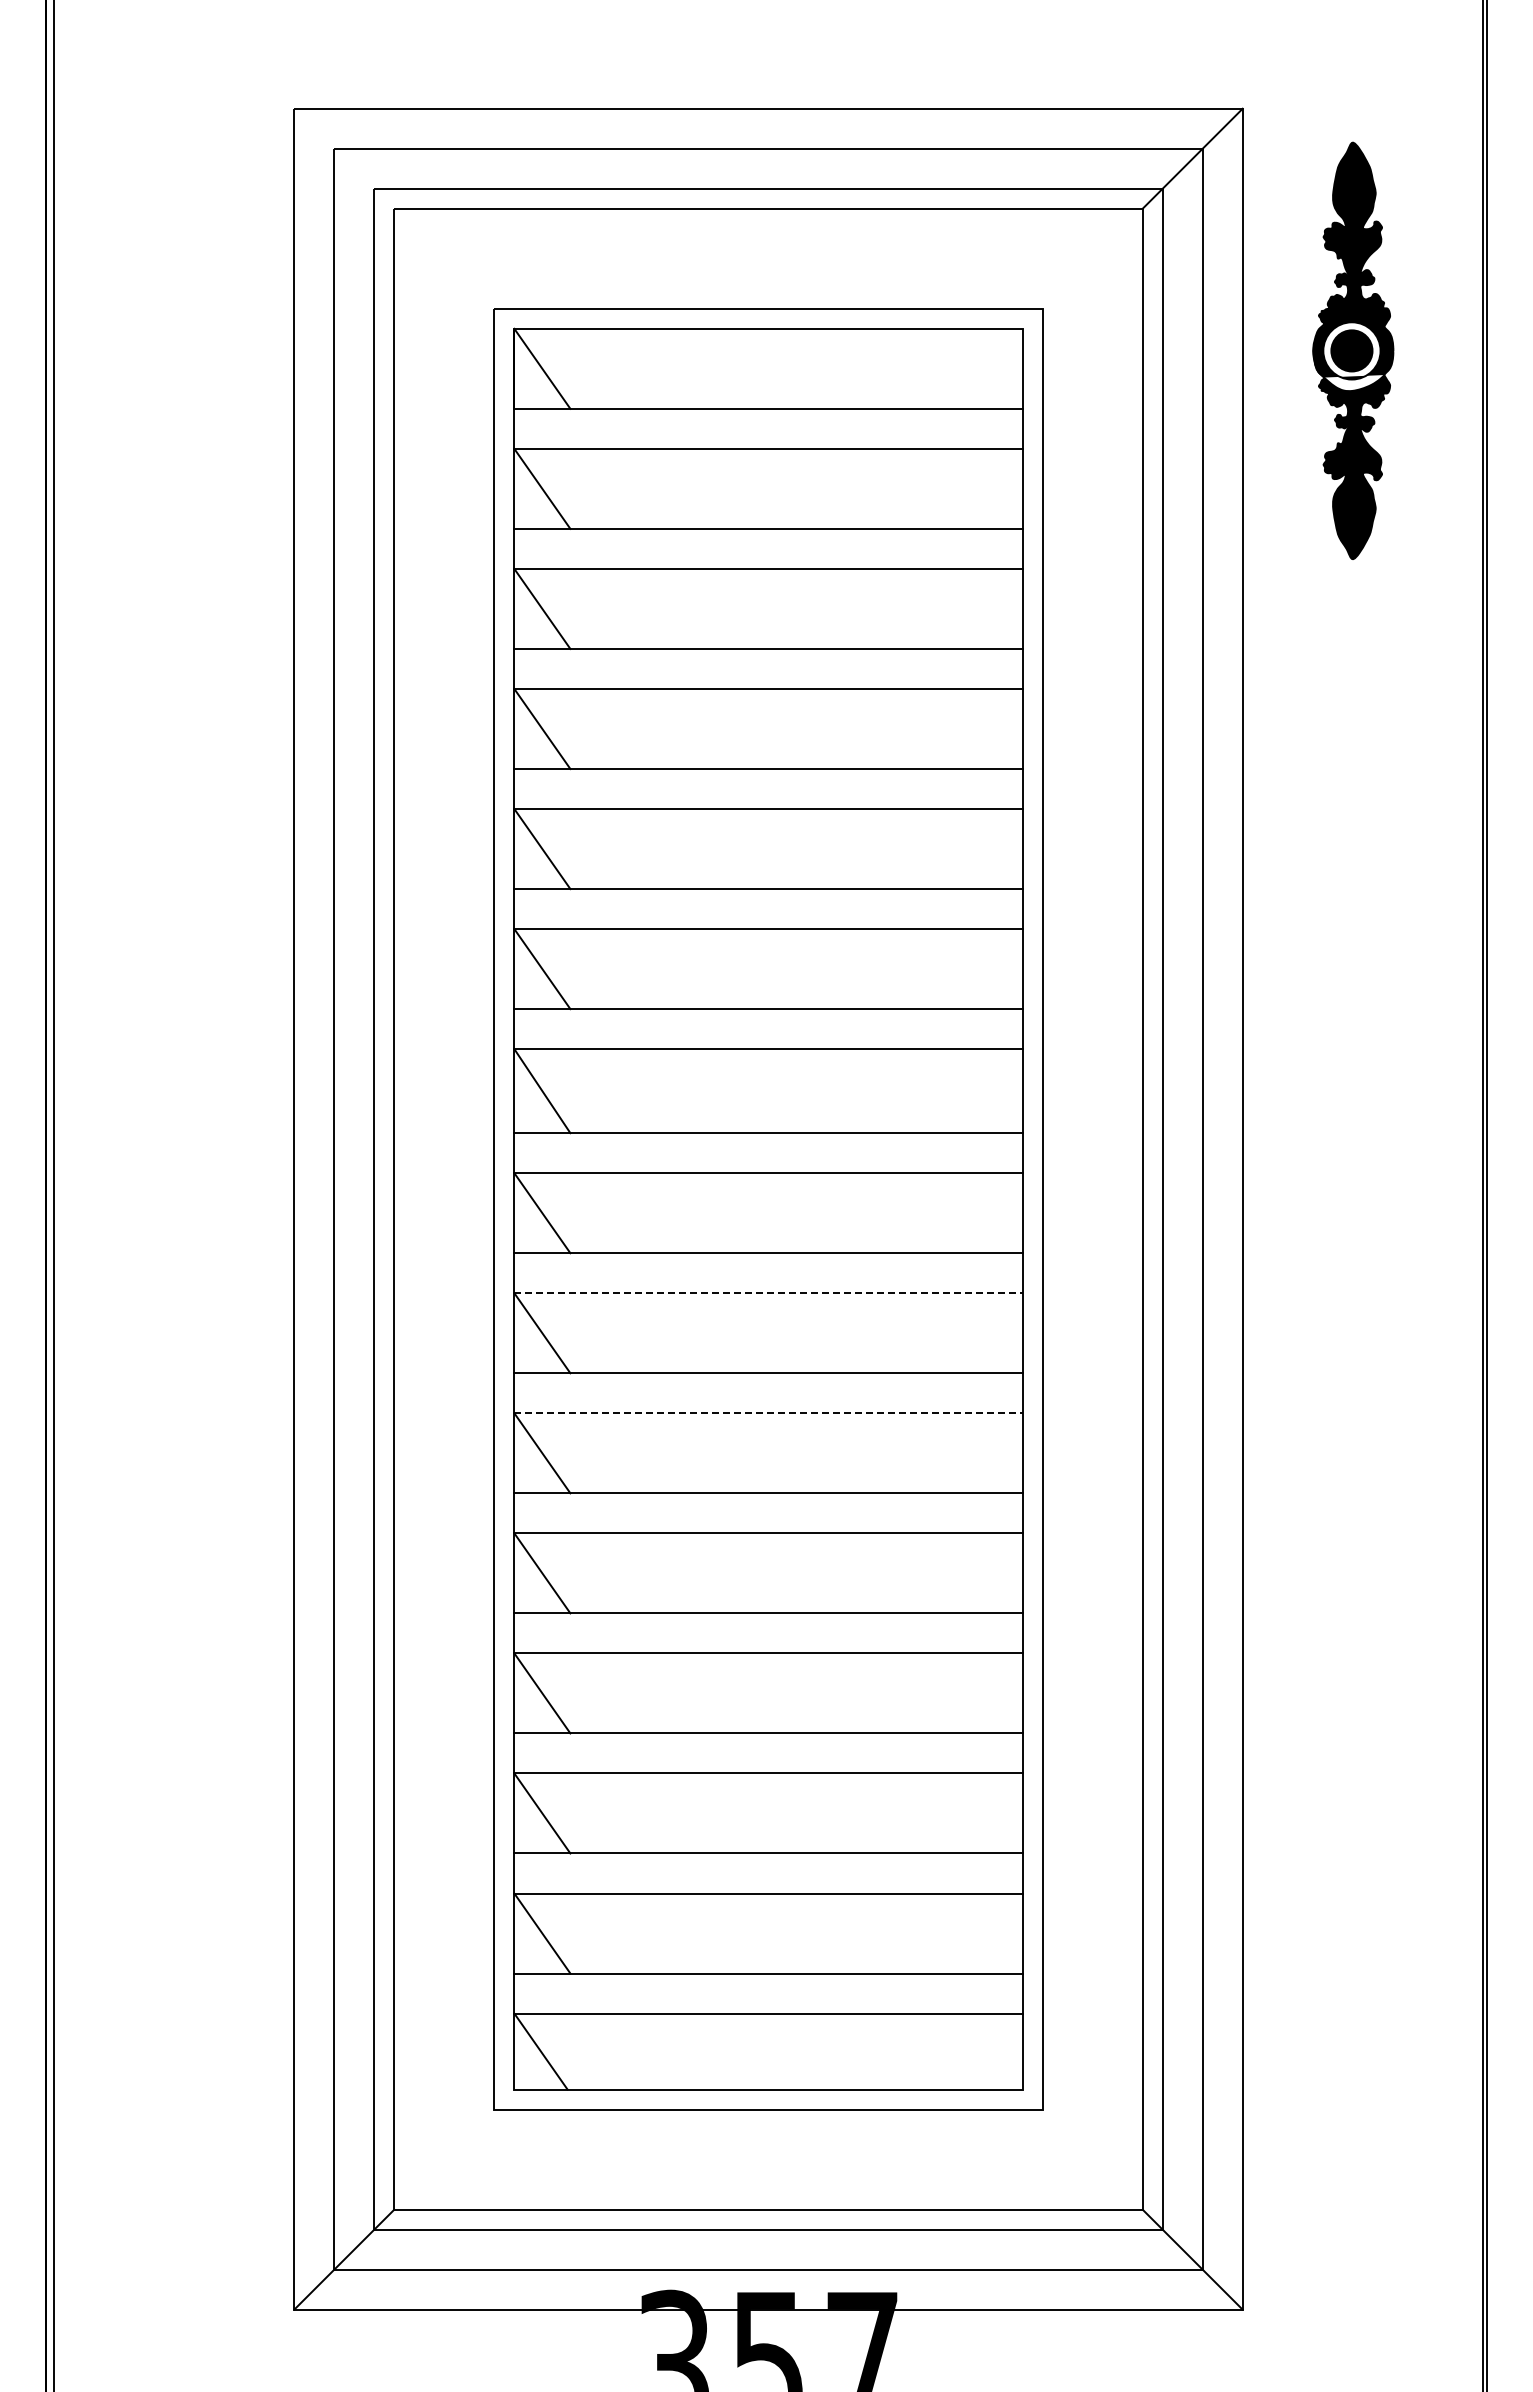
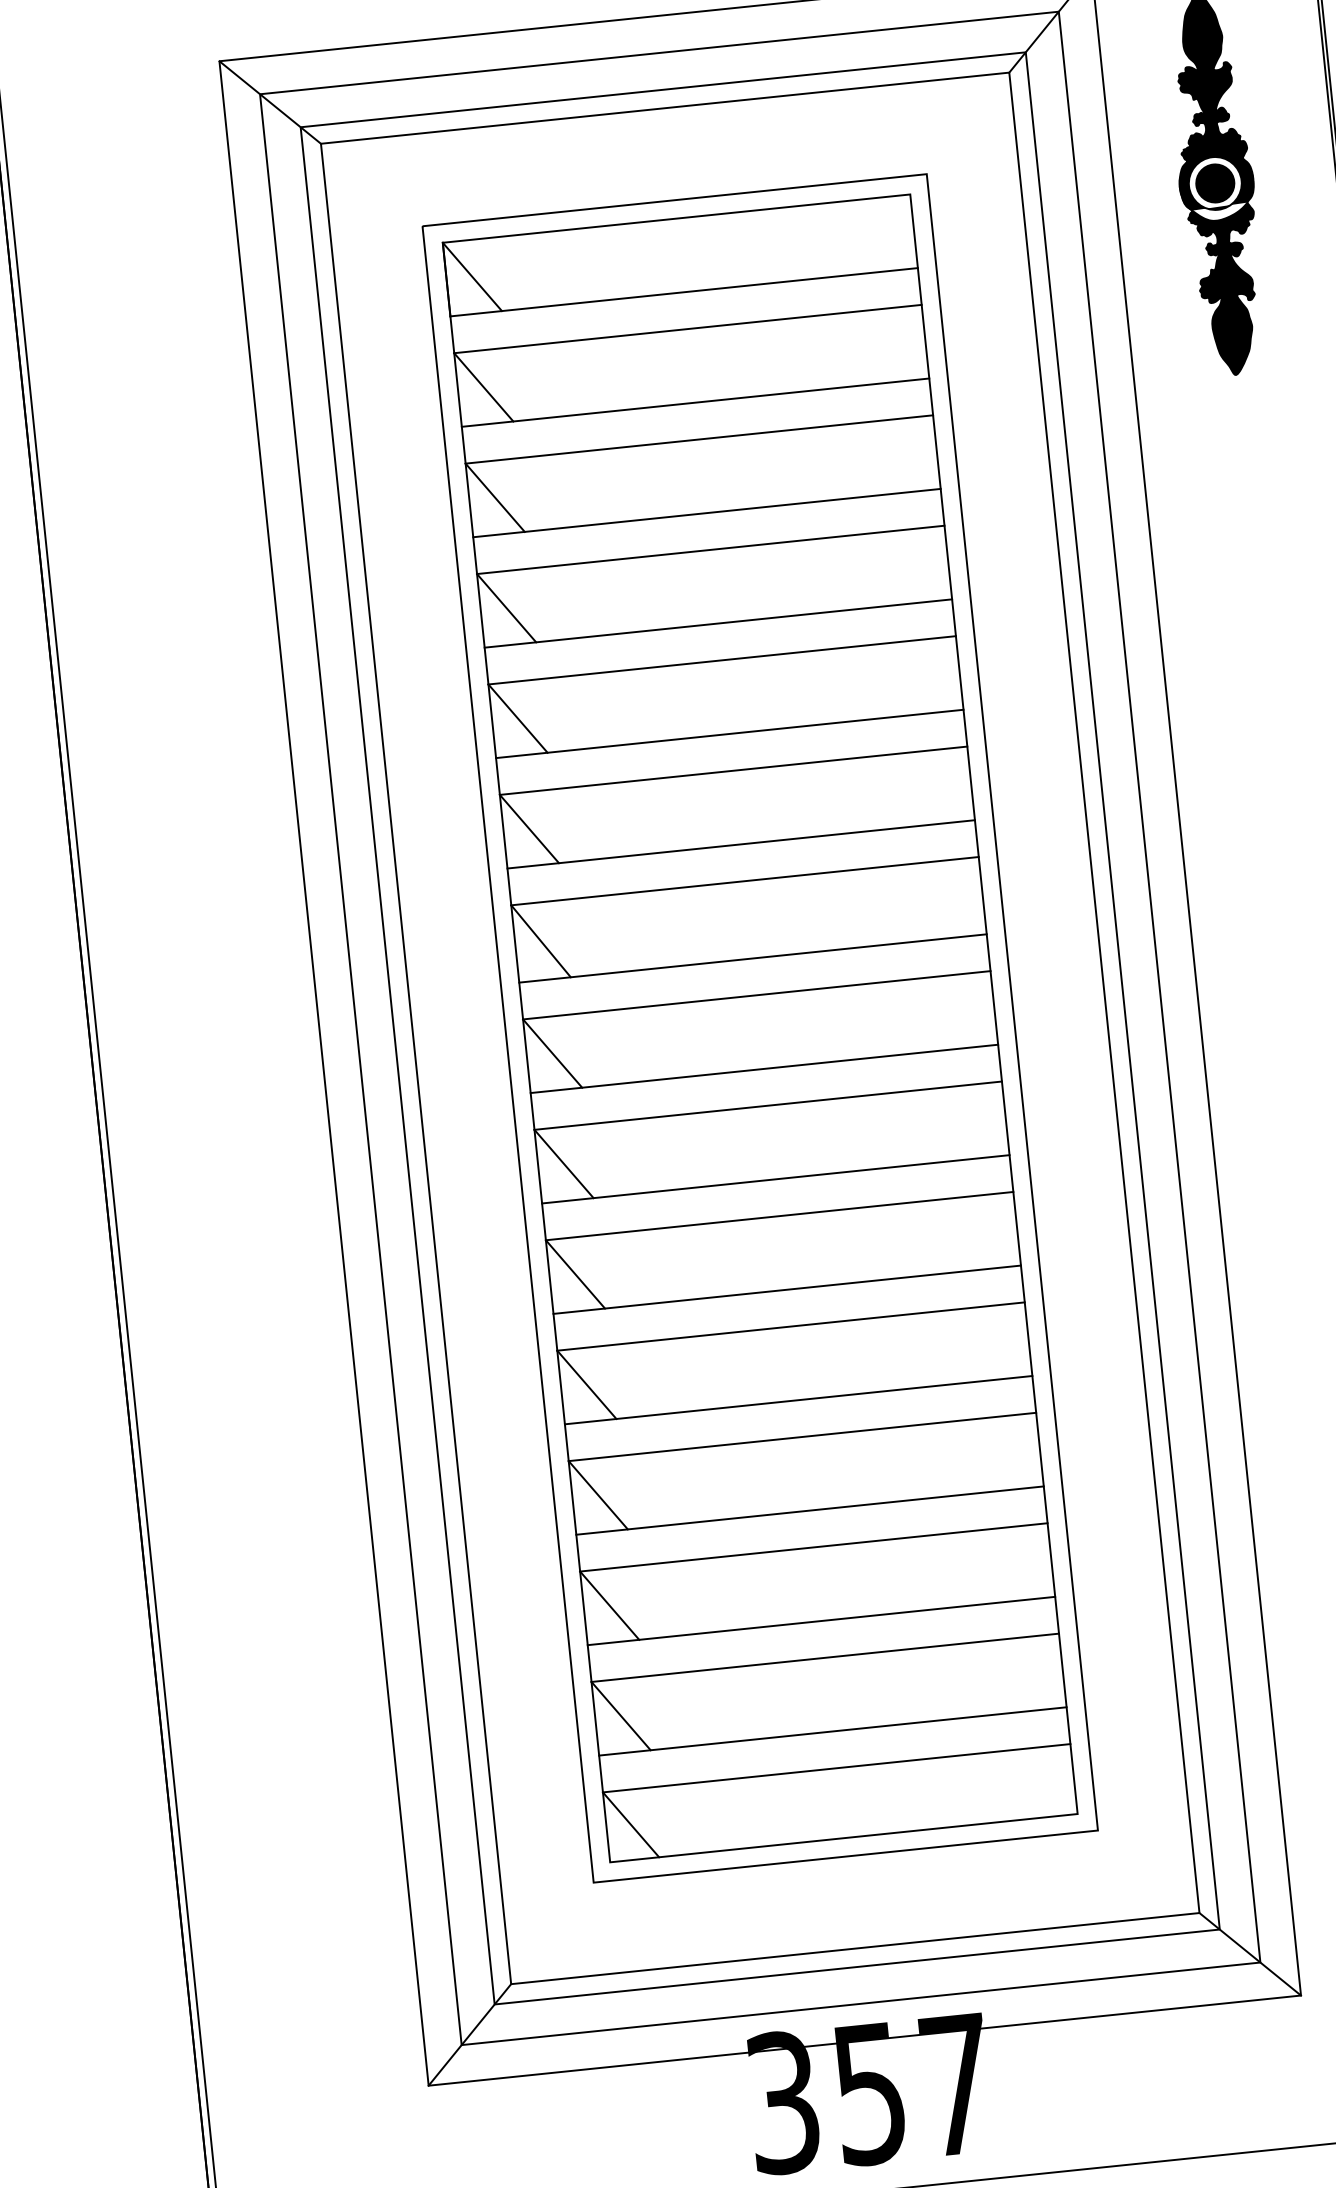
line: (344, 158) -> (270, 102), added
line: (769, 1293) -> (769, 1105), dashed -> solid
line: (769, 1413) -> (780, 1216), dashed -> solid

